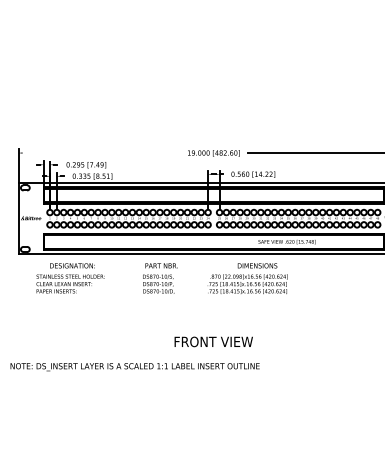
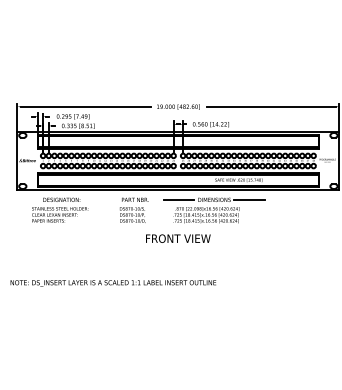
line: (101, 152) -> (85, 106), added
line: (213, 266) -> (178, 200), added
line: (299, 266) -> (249, 200), added
text: (213, 341) -> (178, 238), moved

